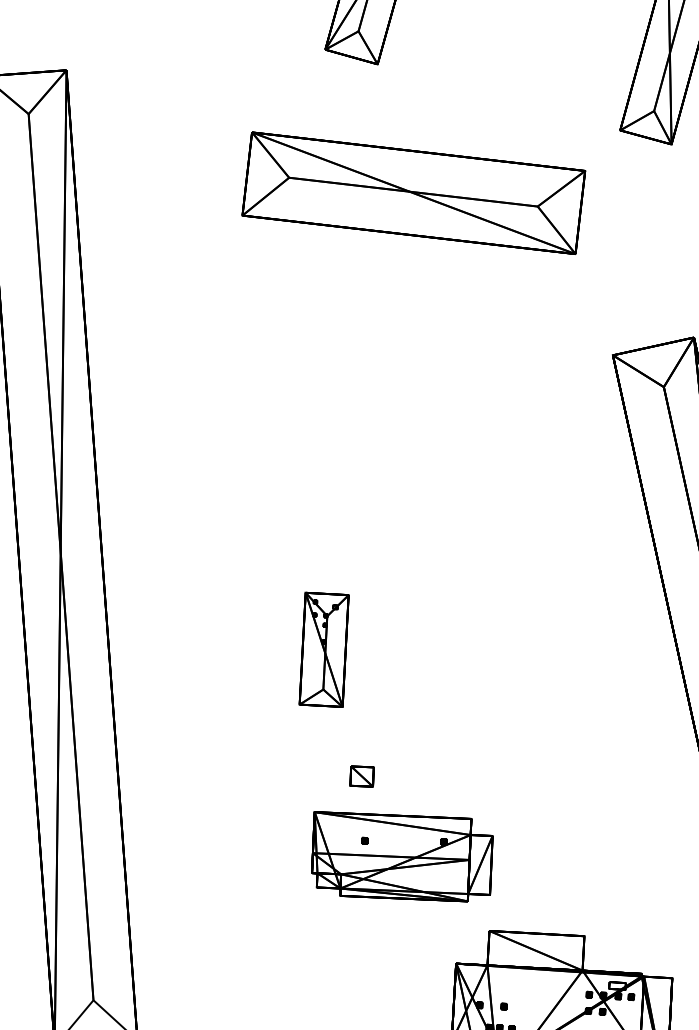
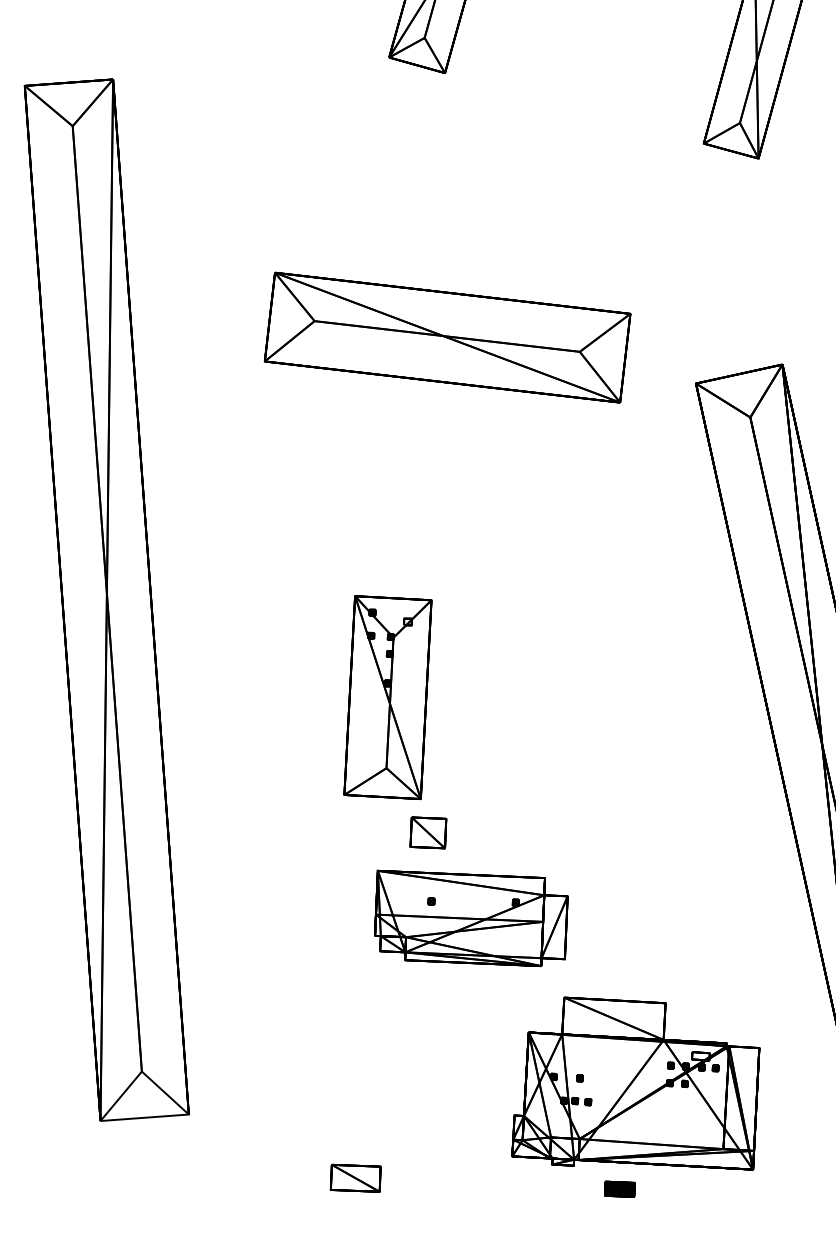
part: (413, 193) -> (447, 337), moved
part: (323, 649) -> (387, 697), size x1.67
part: (362, 776) -> (428, 832), size x1.43

